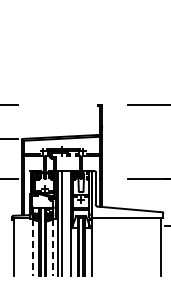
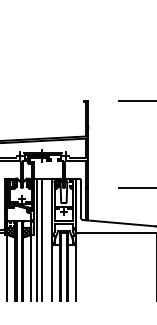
line: (32, 247) -> (7, 267), dashed -> solid
line: (53, 247) -> (31, 267), dashed -> solid

